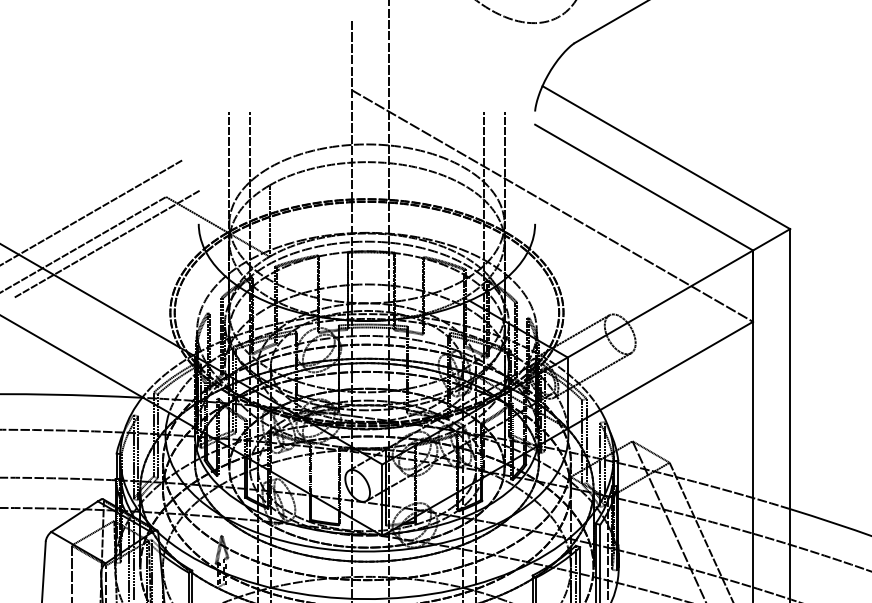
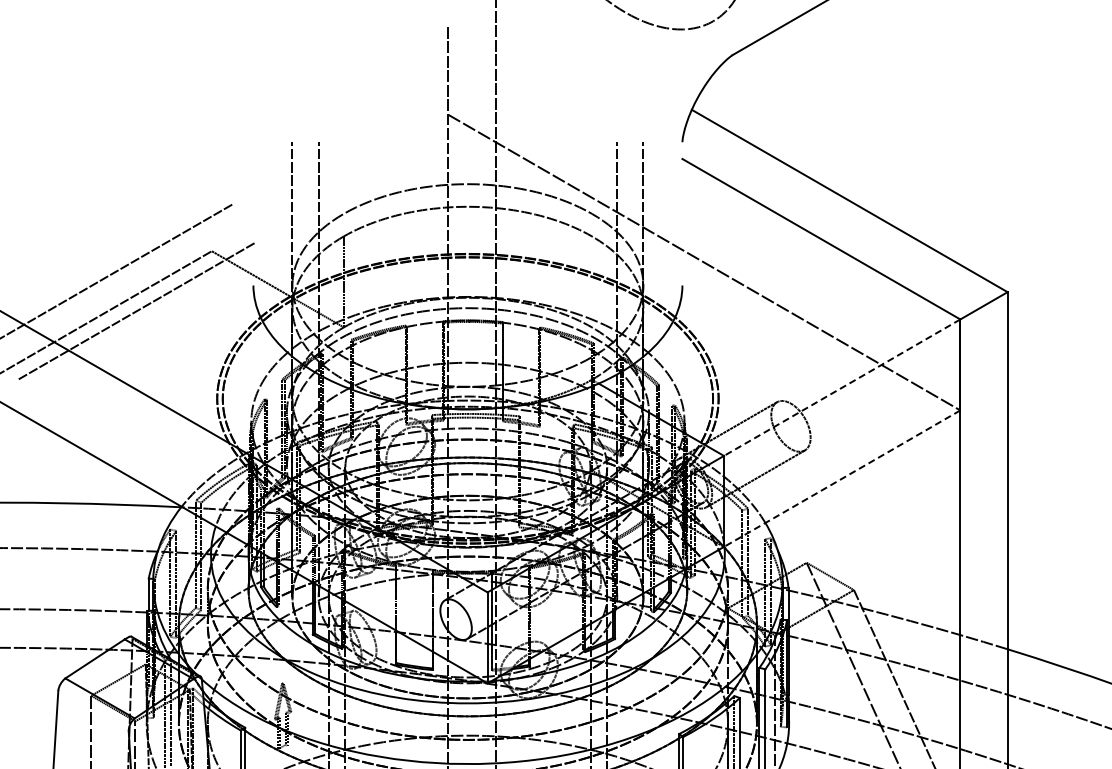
line: (659, 303) -> (841, 387), solid -> dashed
line: (659, 375) -> (841, 478), solid -> dashed

